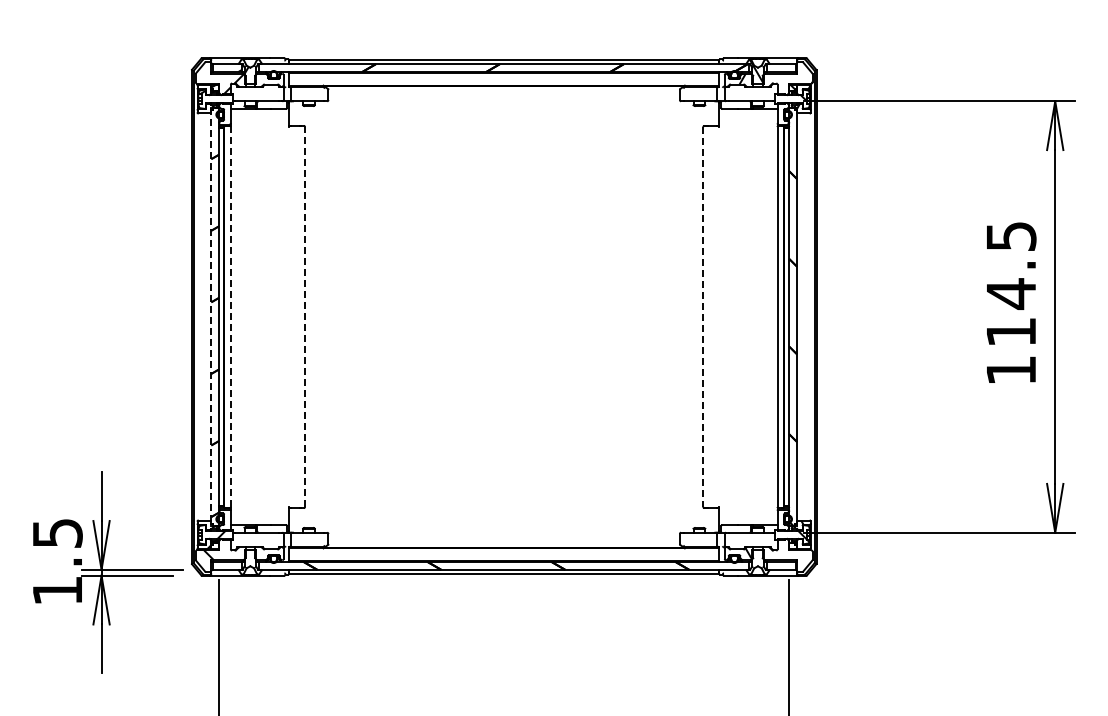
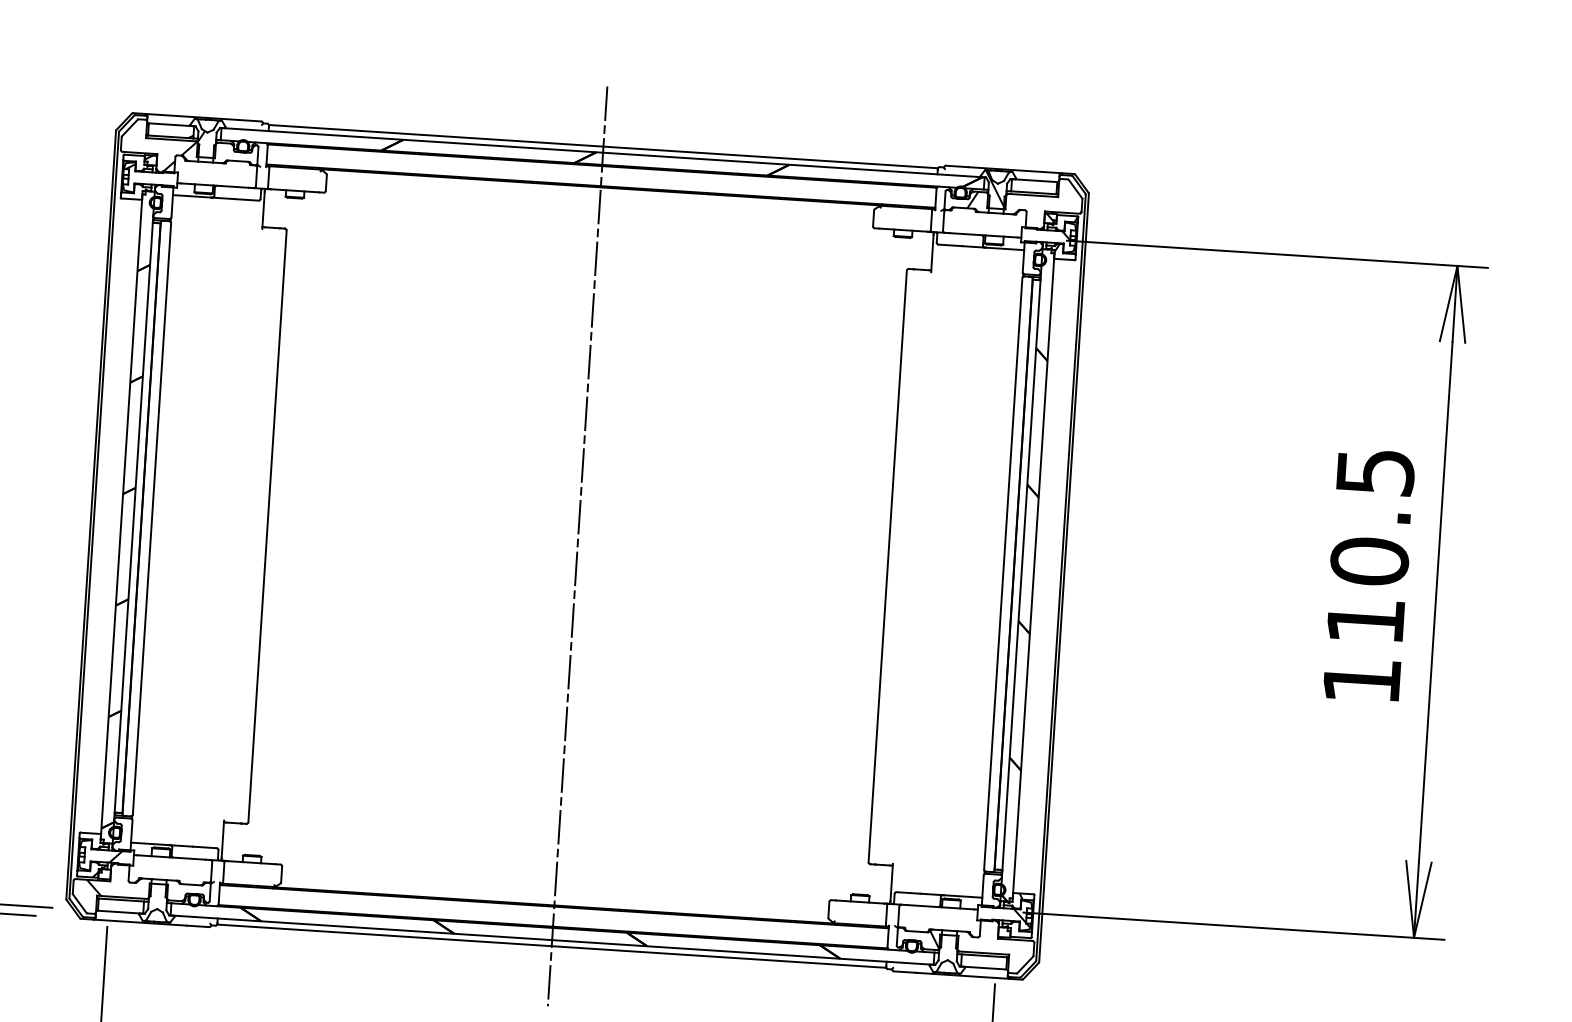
text: (1011, 293) -> (1370, 560), 114.5 -> 110.5
line: (504, 316) -> (578, 545), added
line: (211, 317) -> (121, 517), dashed -> solid
line: (230, 317) -> (151, 519), dashed -> solid
line: (305, 317) -> (268, 527), dashed -> solid
line: (703, 317) -> (887, 567), dashed -> solid

